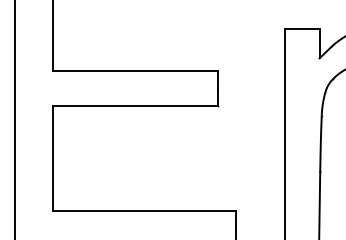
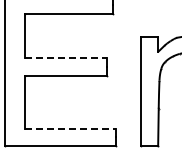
line: (136, 71) -> (66, 58), solid -> dashed
line: (144, 211) -> (70, 128), solid -> dashed

